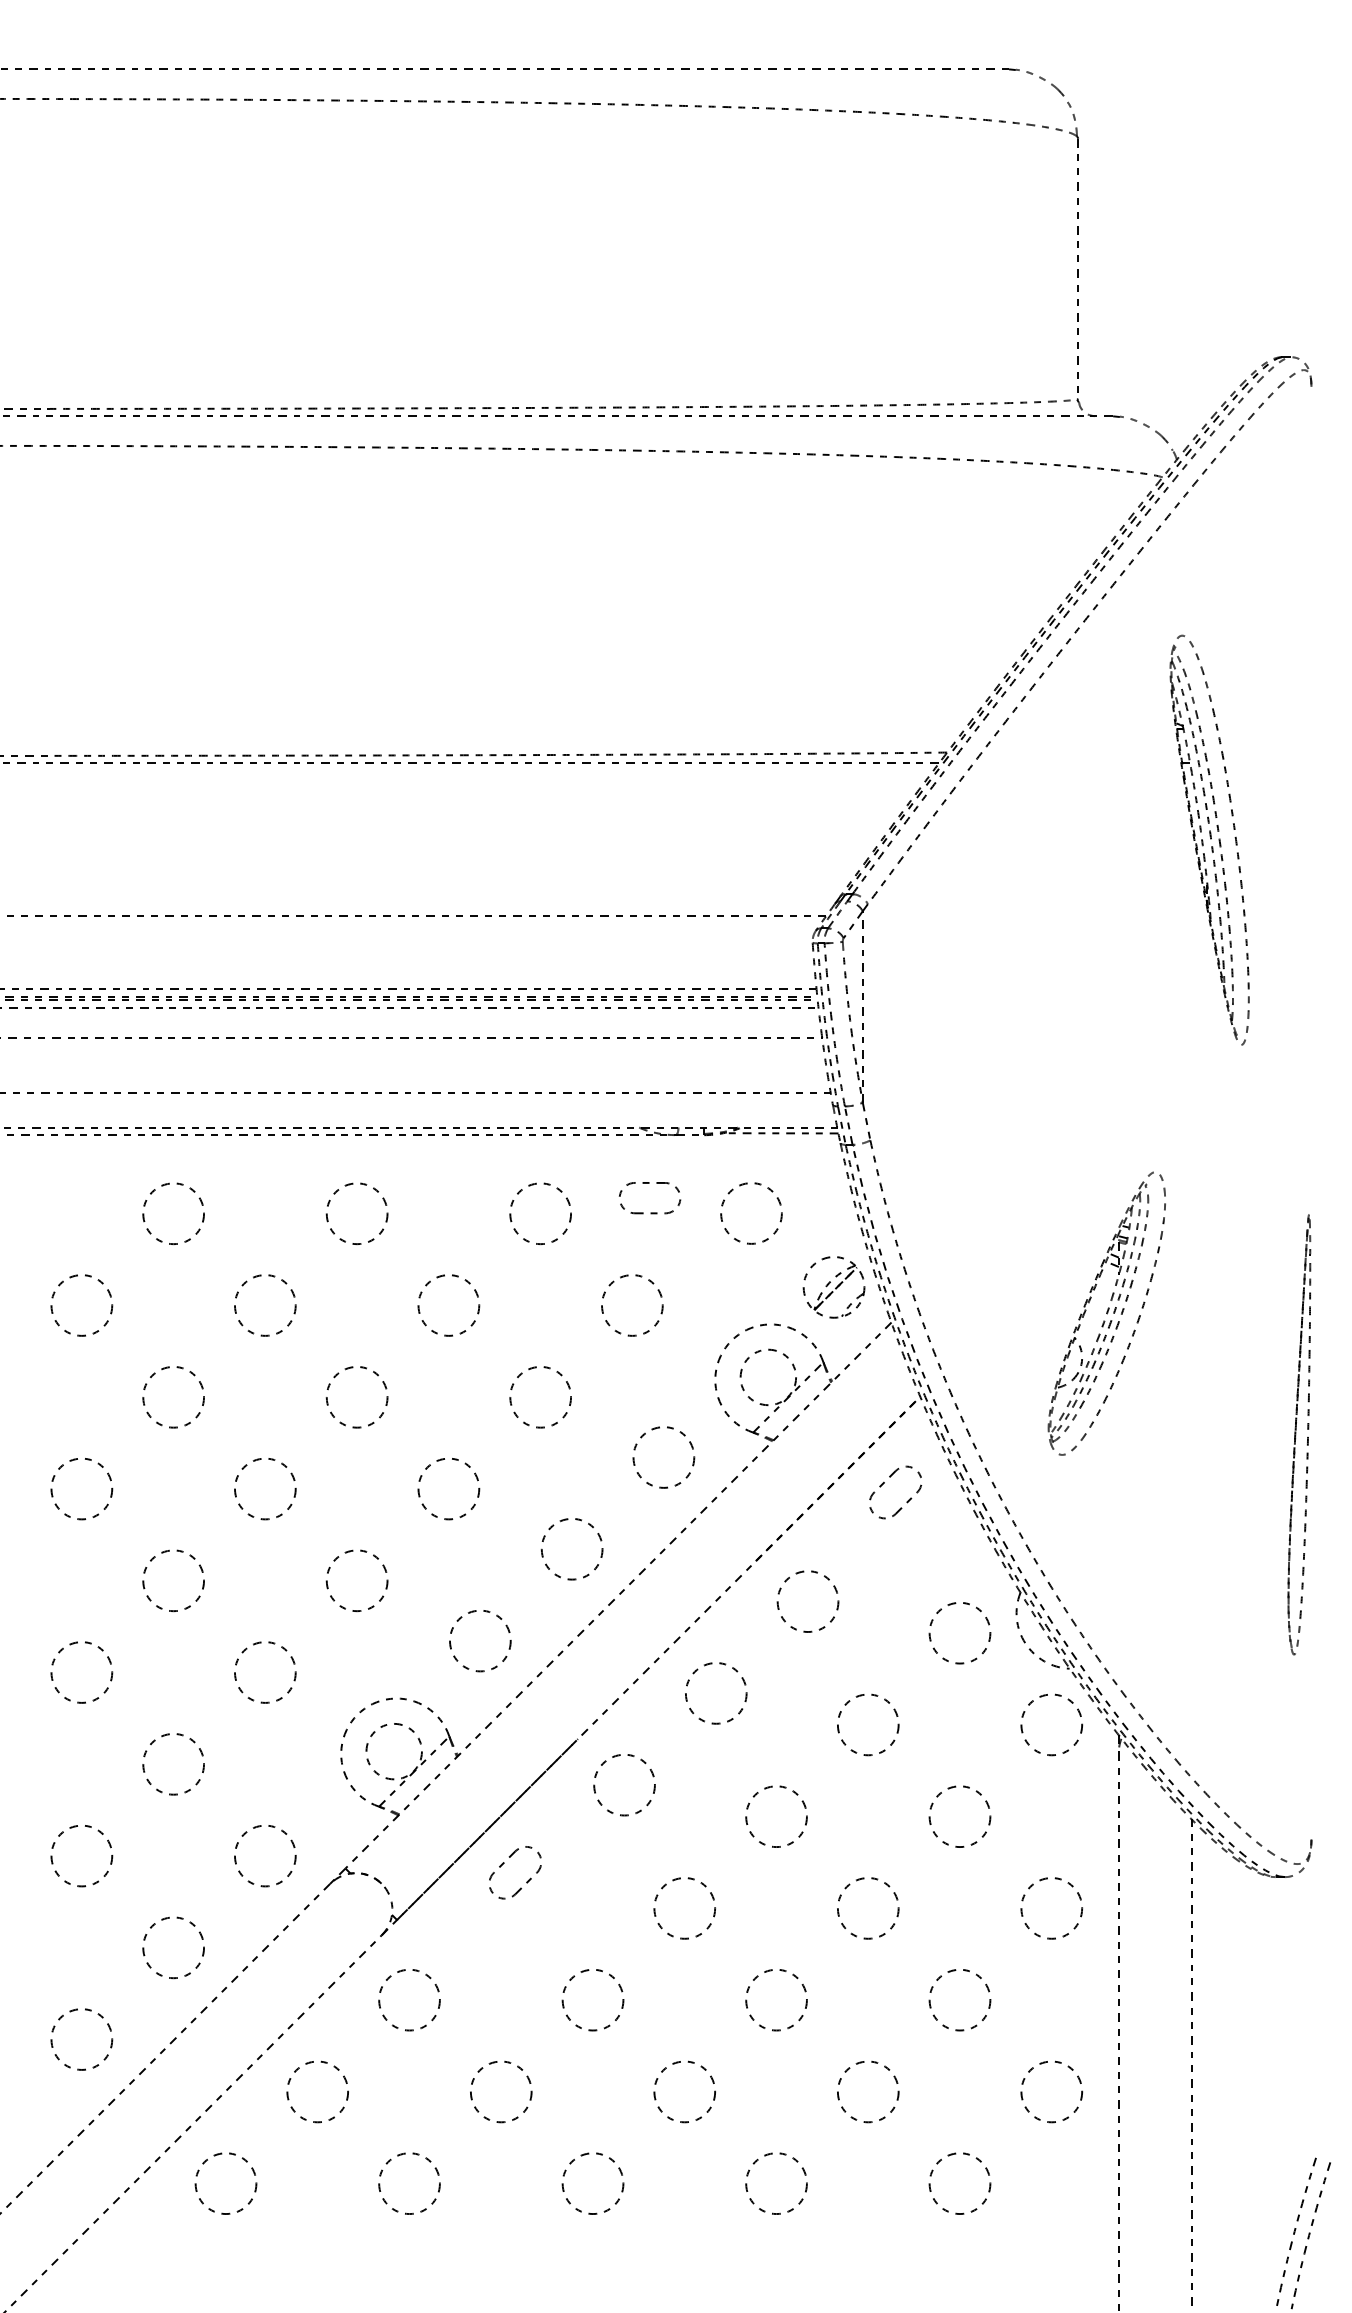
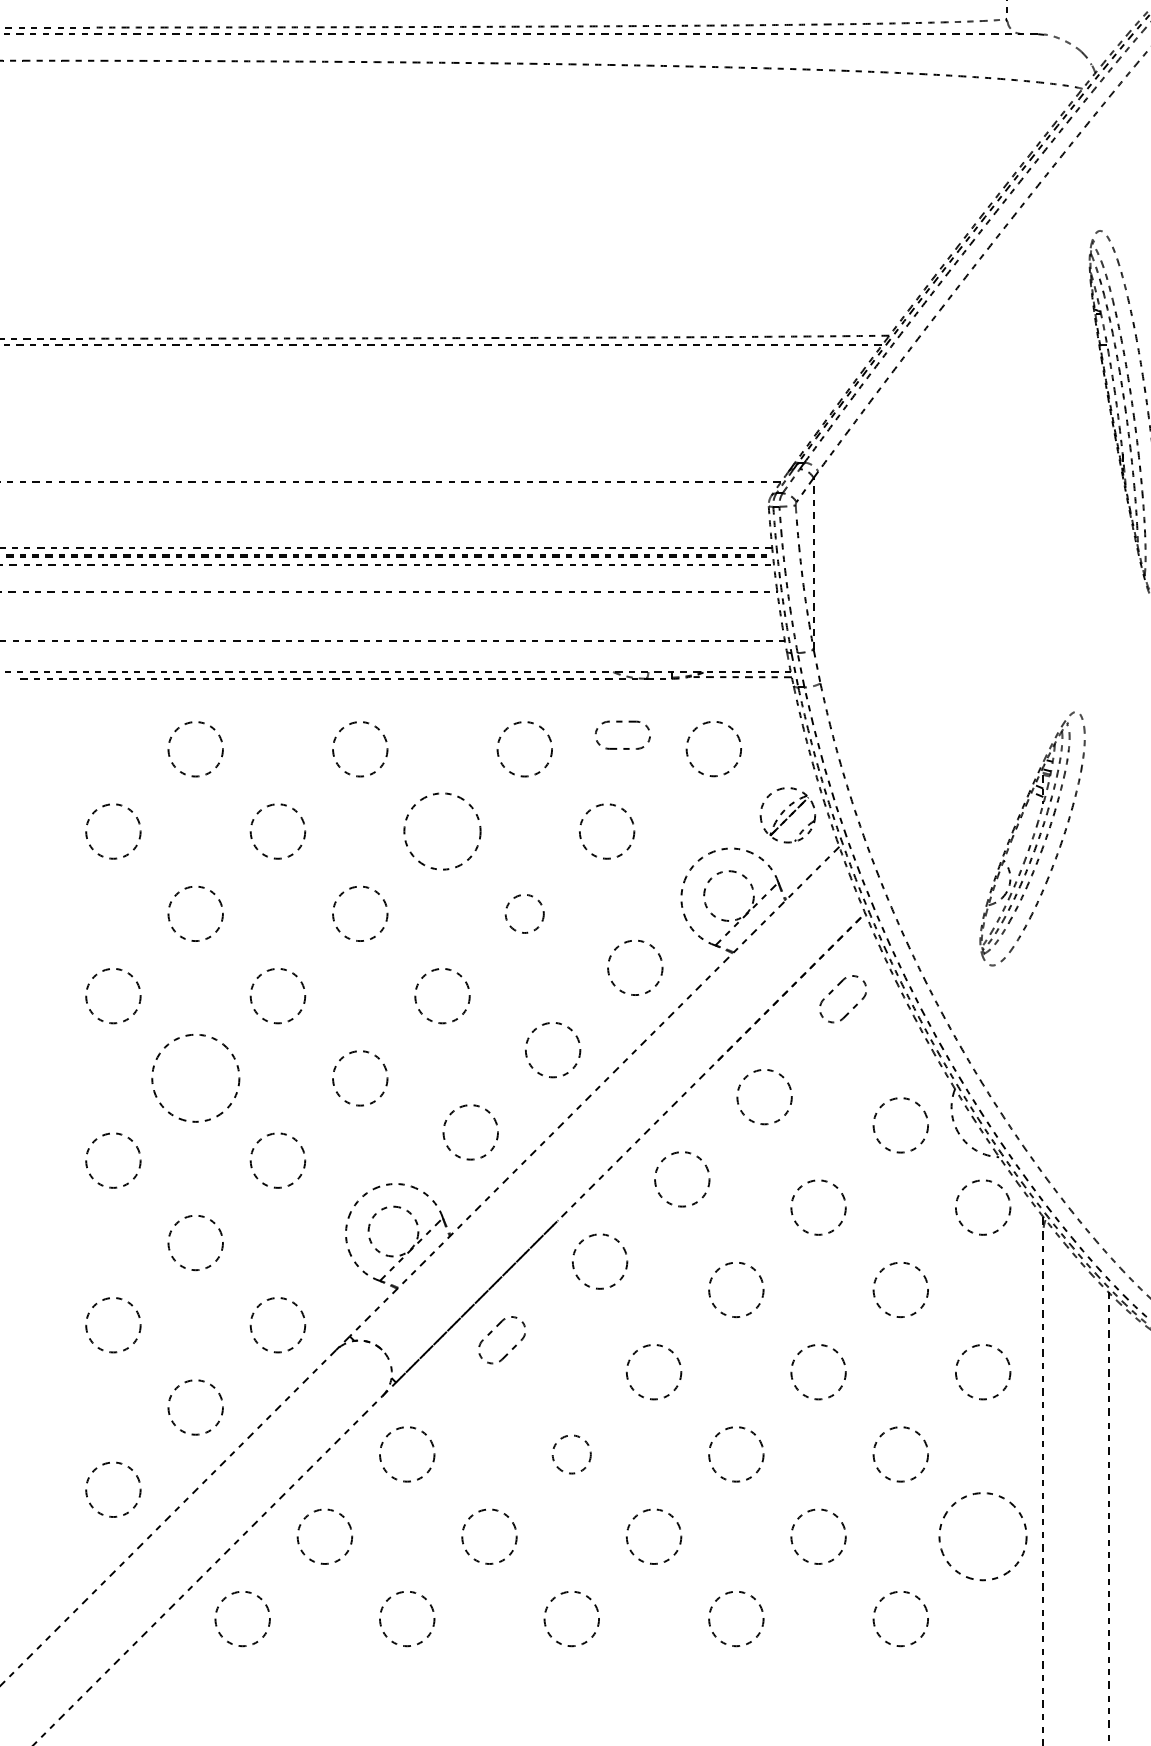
circle: (448, 1305) -> (442, 831), size x1.4
circle: (540, 1397) -> (524, 914), size x0.7
circle: (173, 1580) -> (195, 1078), size x1.6
circle: (592, 2000) -> (571, 1454), size x0.7
circle: (1051, 2091) -> (982, 1536), size x1.6

